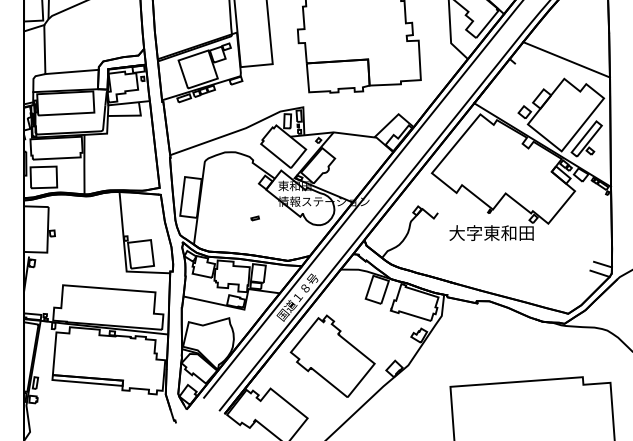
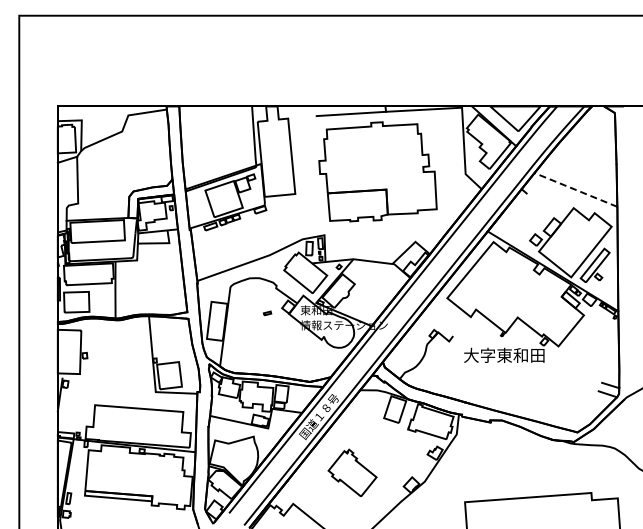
line: (566, 59) -> (575, 189), solid -> dashed
line: (71, 71) -> (103, 201), removed
part: (255, 218) -> (267, 313), moved
part: (332, 355) -> (352, 472), size x0.6

